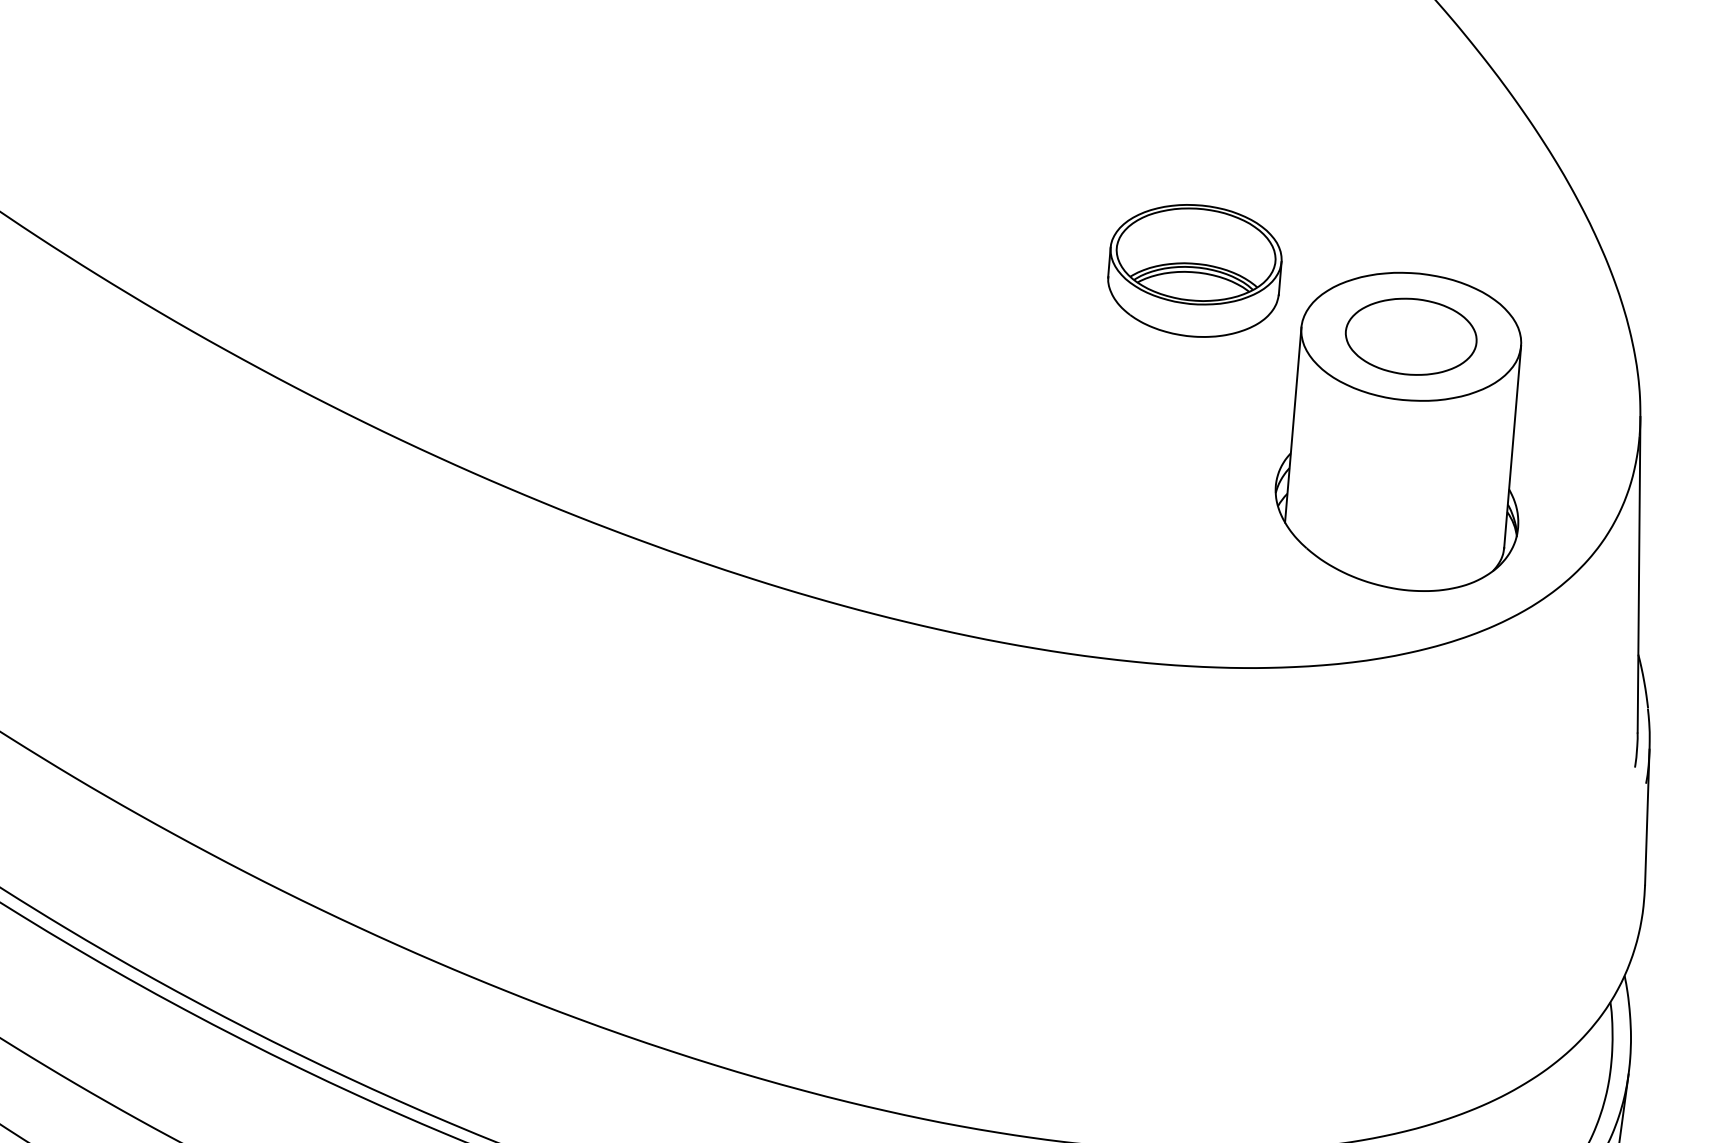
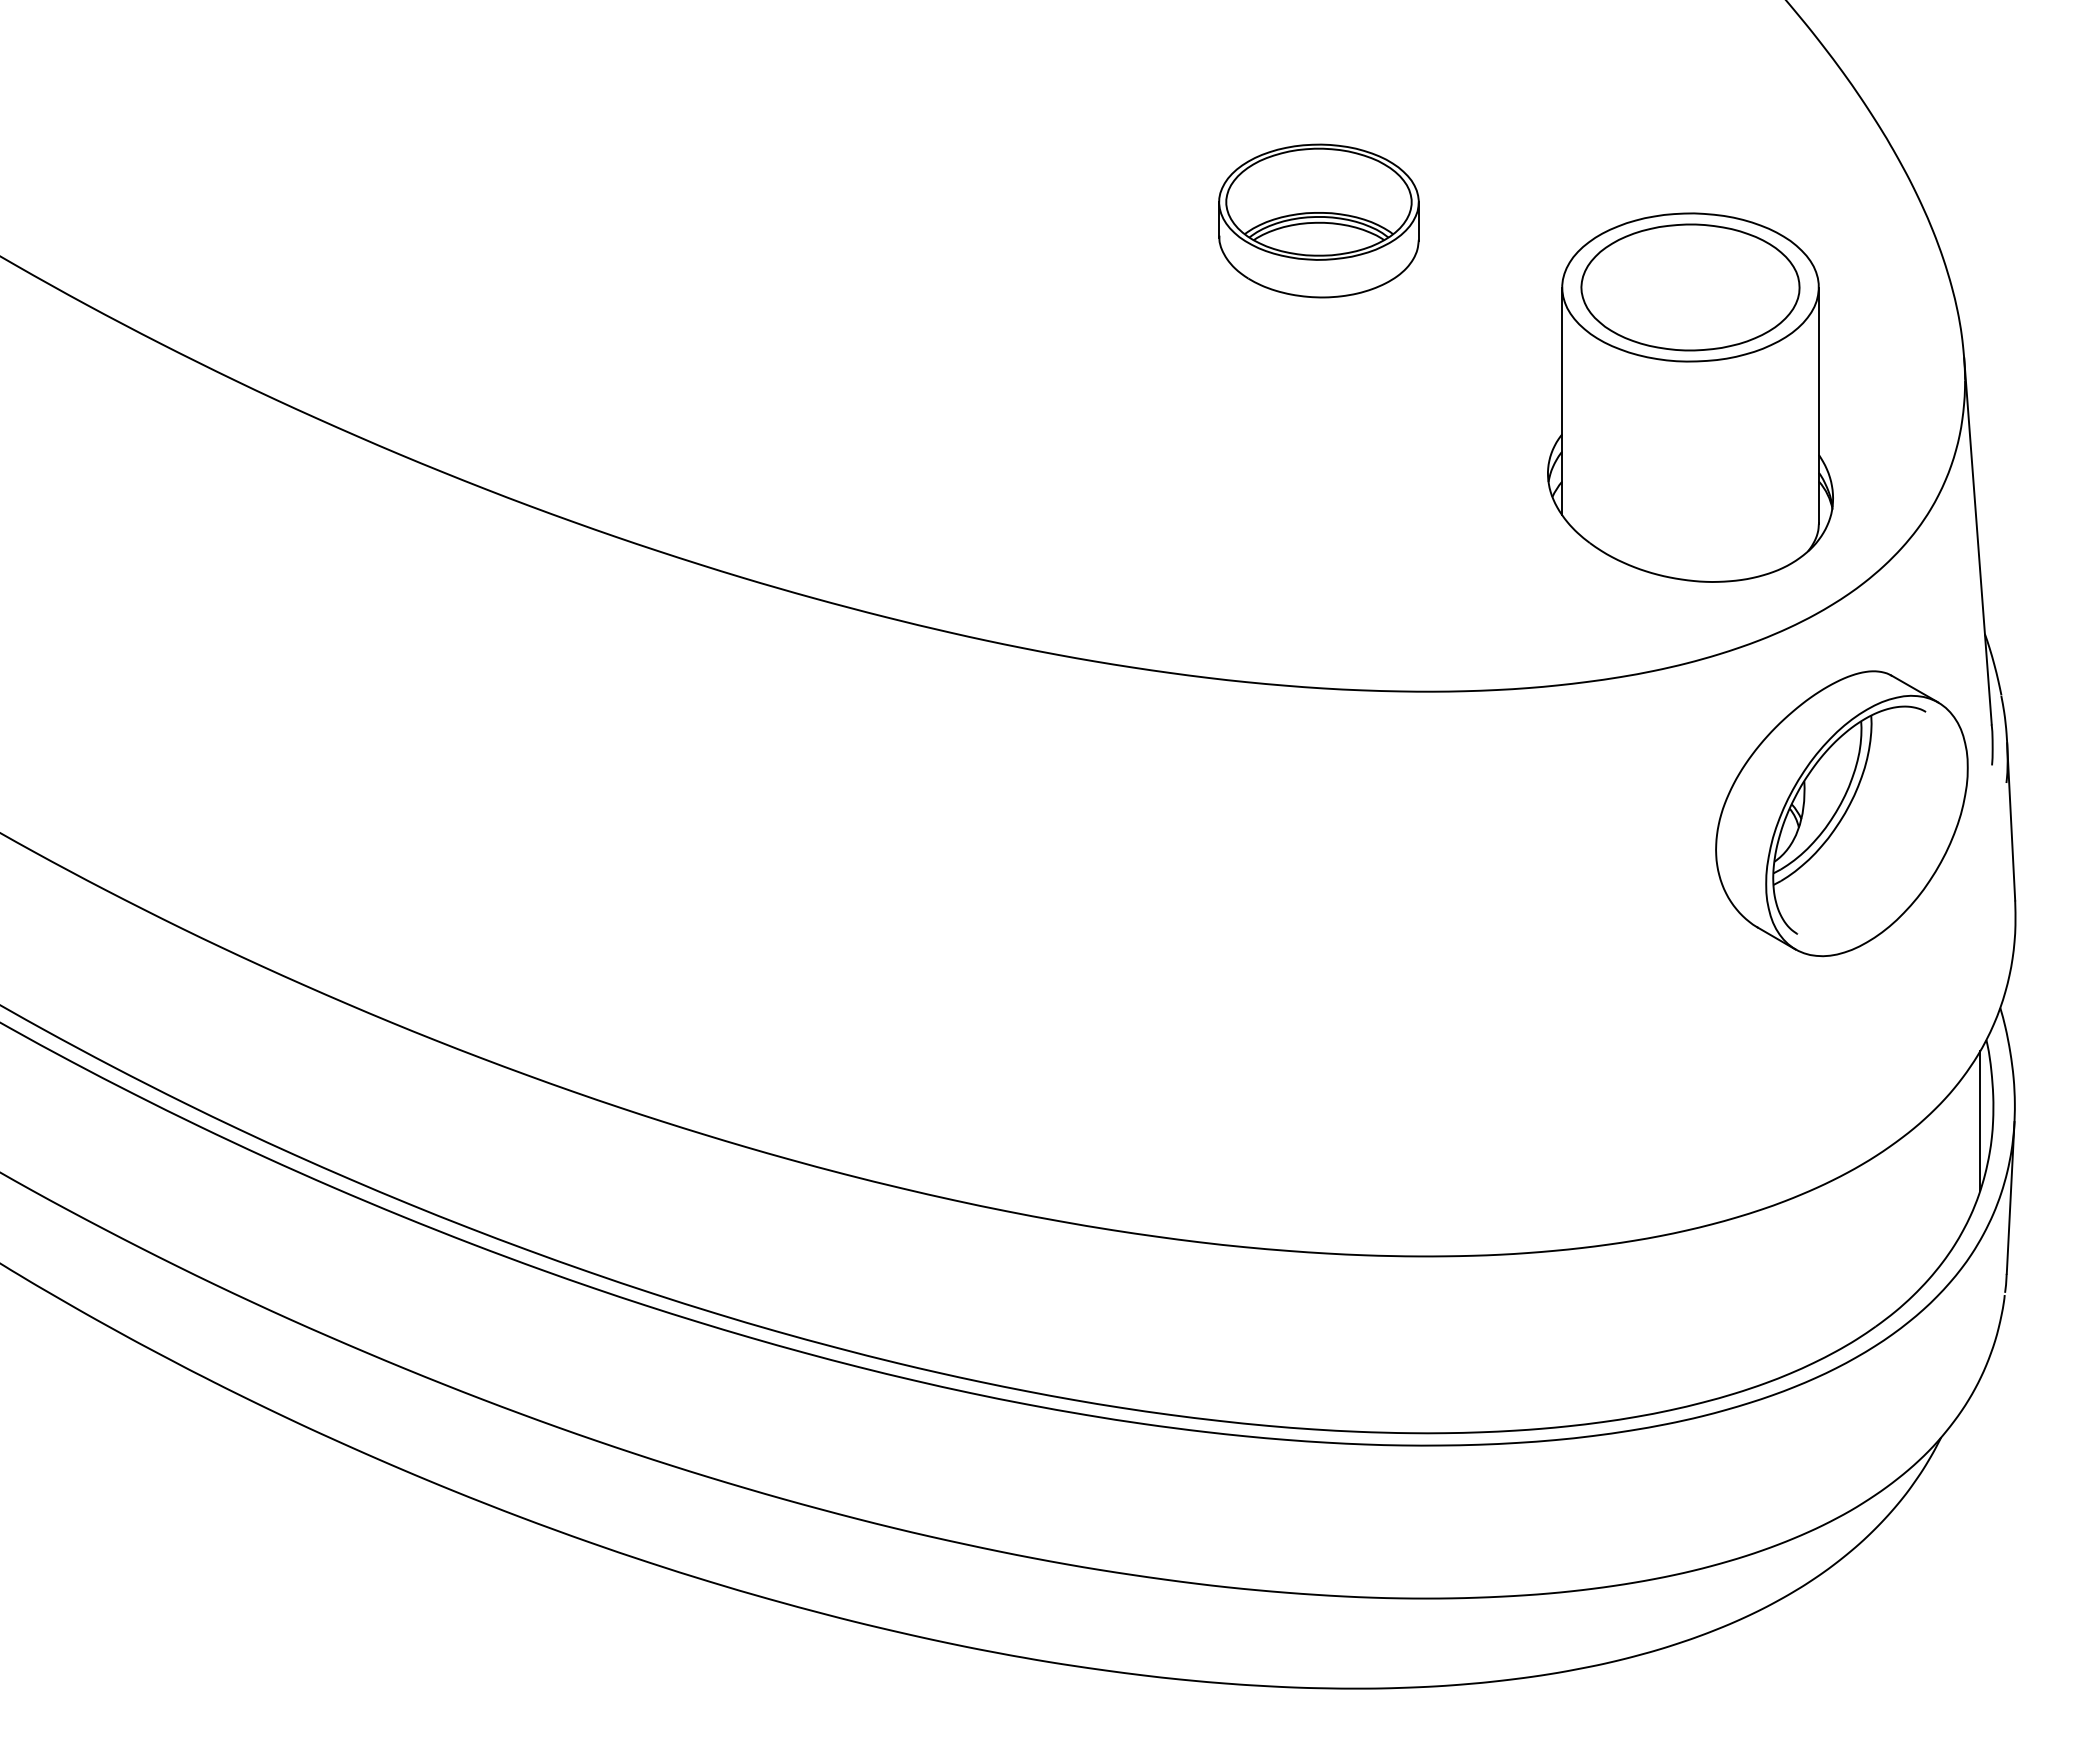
part: (1194, 270) -> (1318, 220), moved
part: (1411, 336) -> (1690, 287), size x1.43
part: (1502, 797) -> (1841, 813), added
line: (1599, 1070) -> (1980, 1120), added

